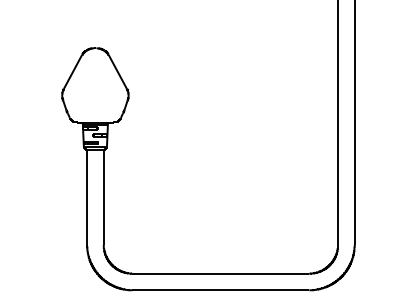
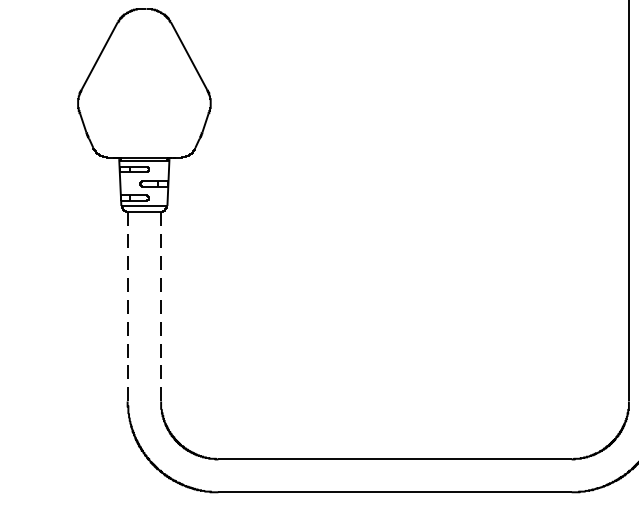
line: (87, 197) -> (128, 306), solid -> dashed
line: (103, 197) -> (160, 306), solid -> dashed

